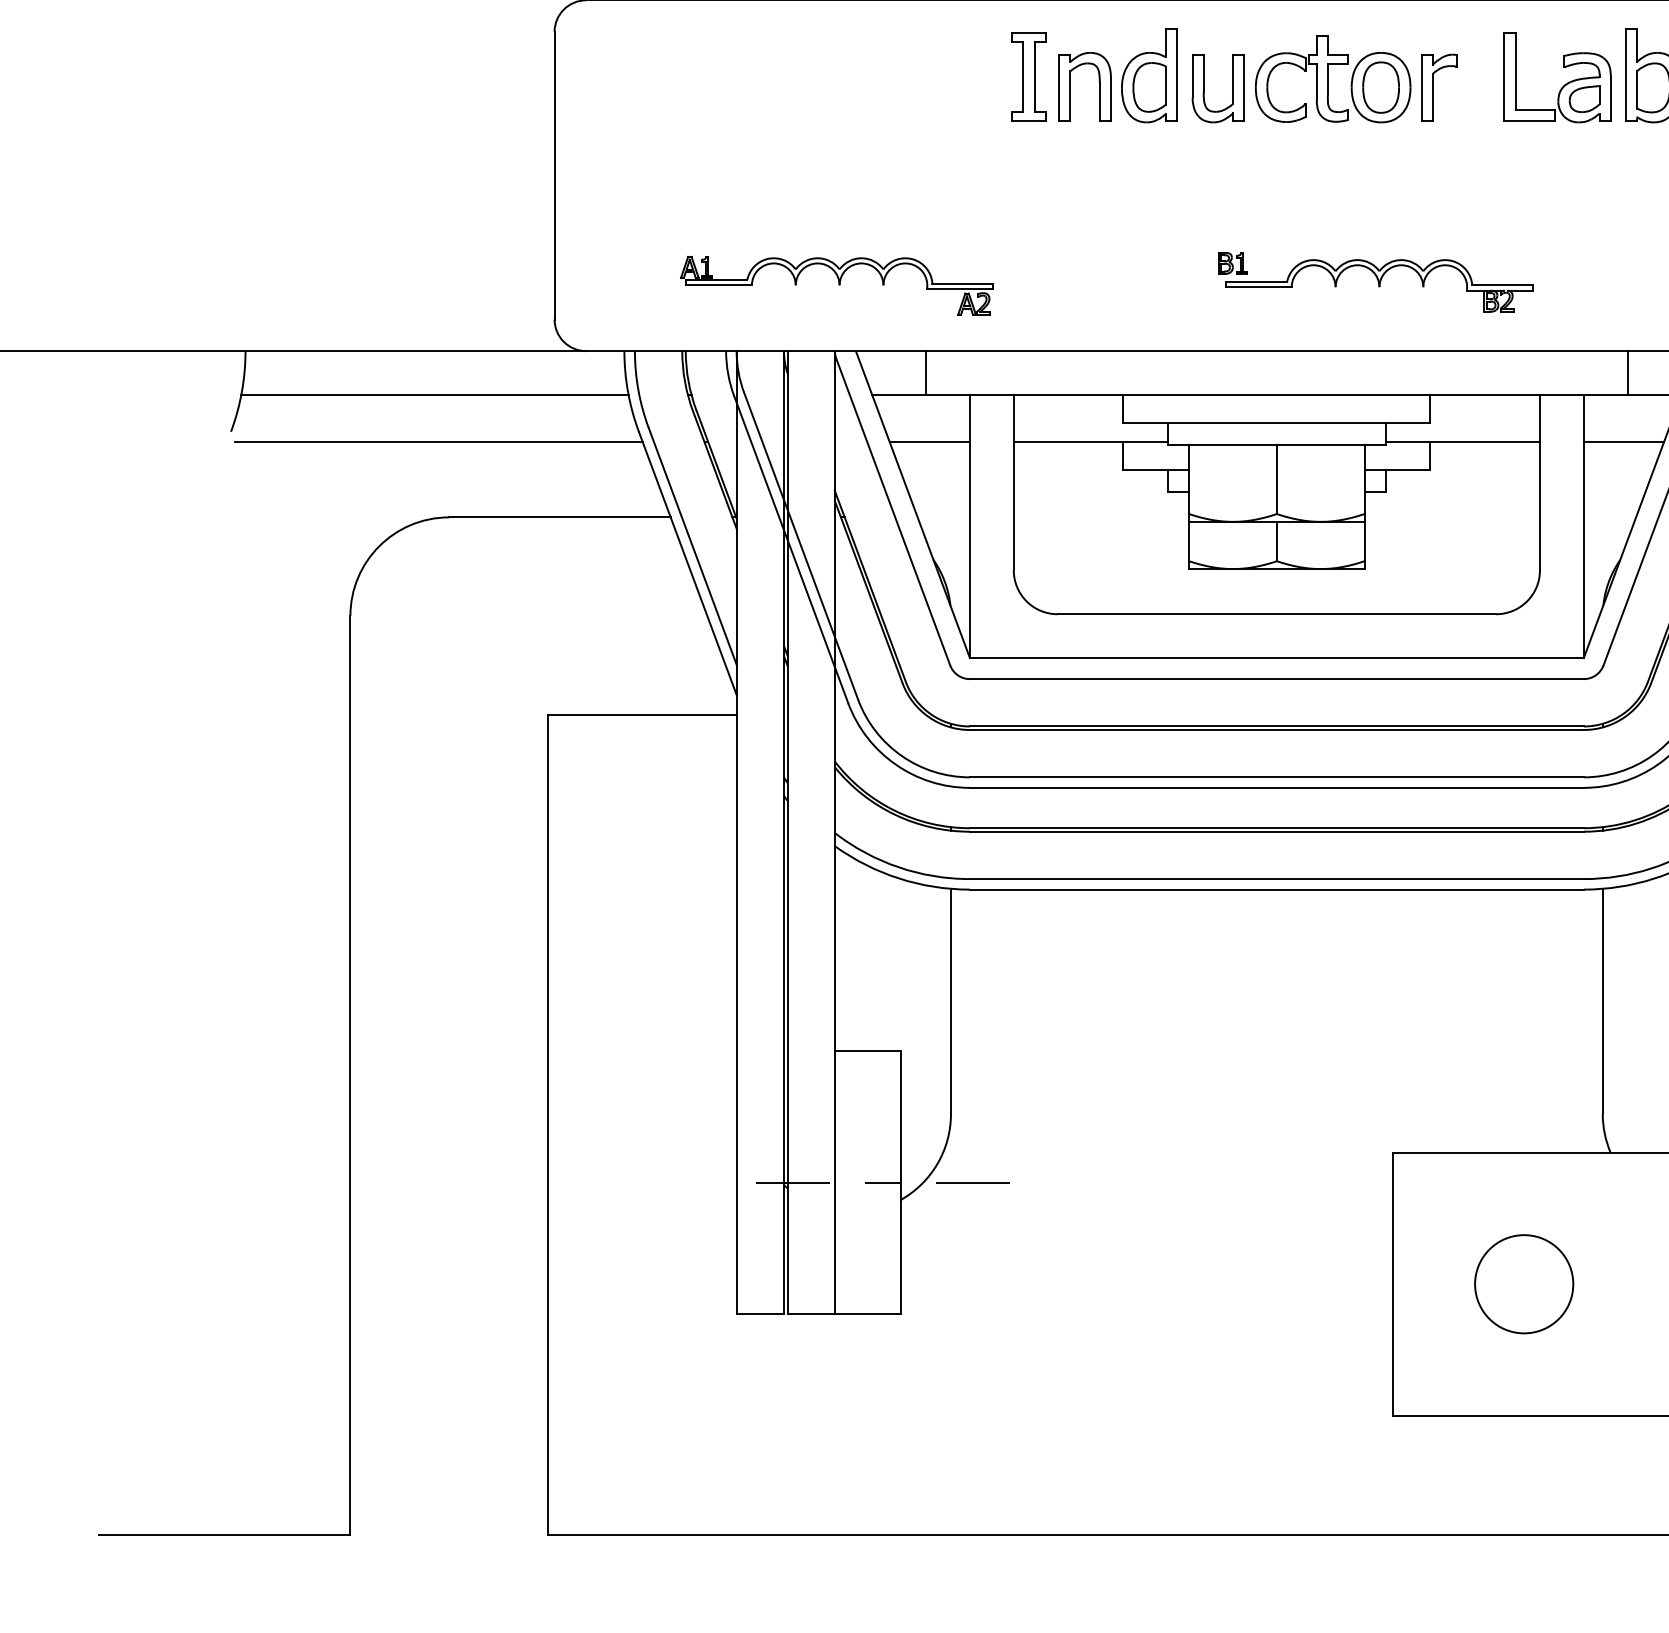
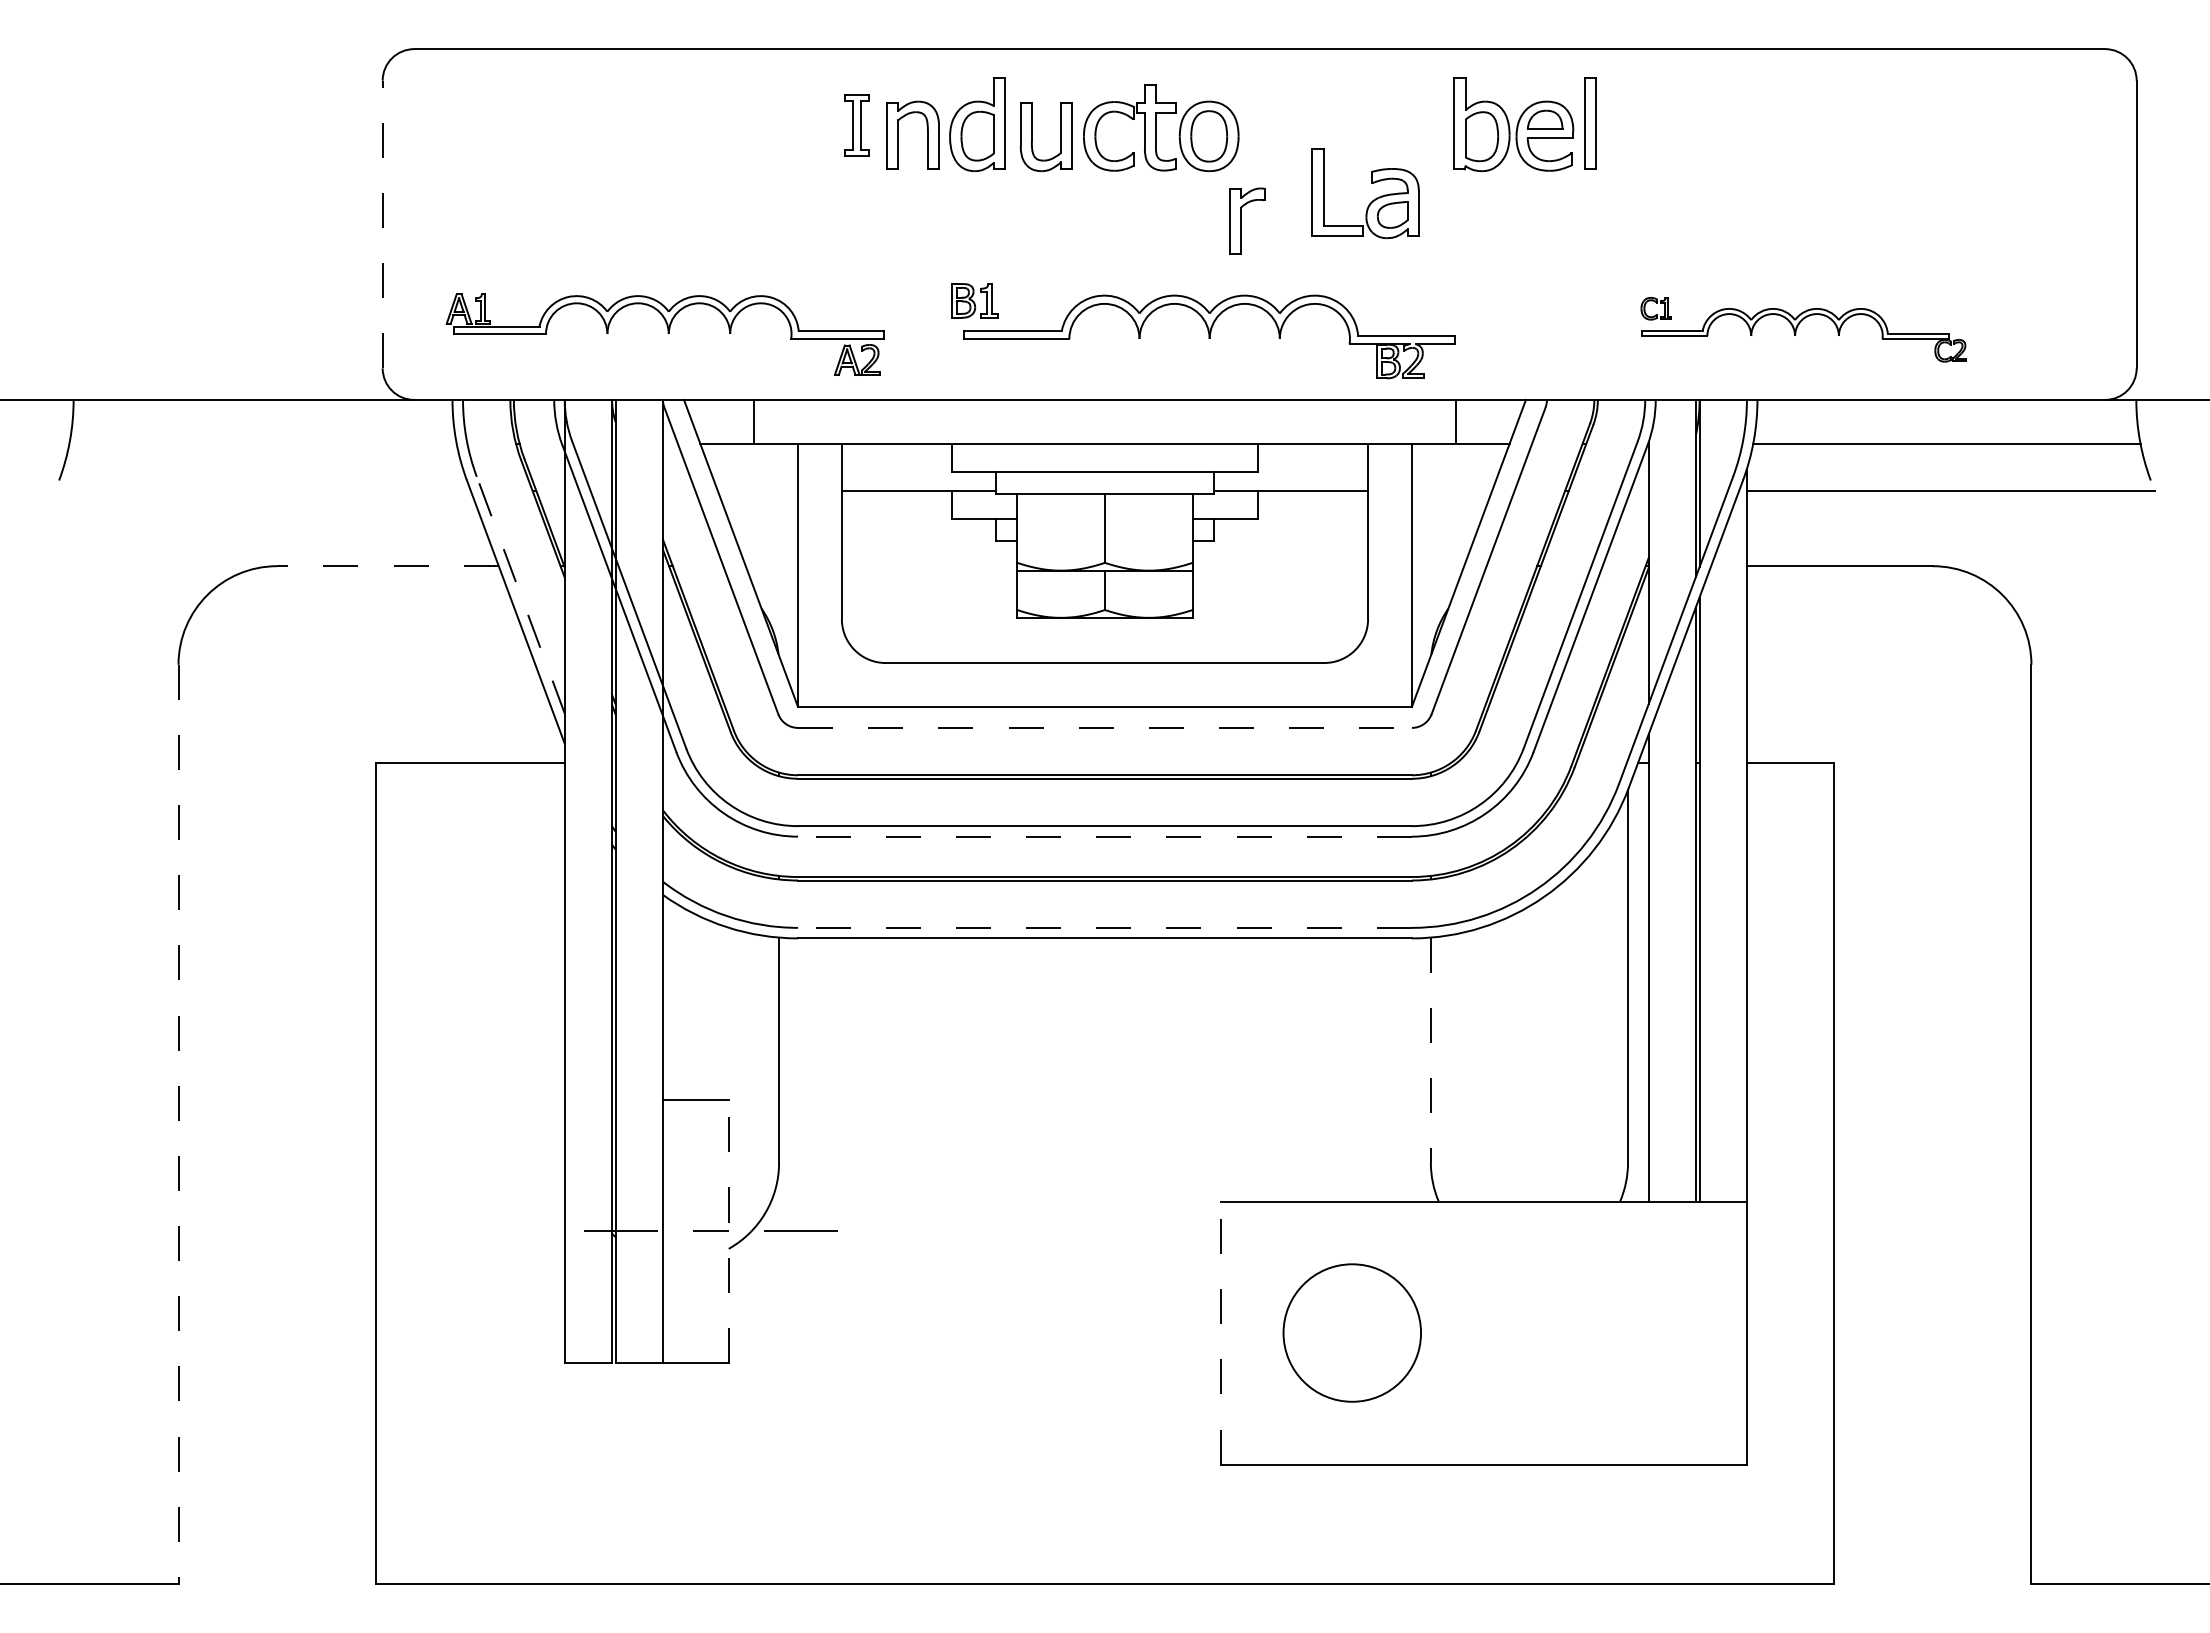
part: (1028, 76) -> (856, 125), size x0.7
part: (1564, 84) -> (1372, 200), moved
part: (1439, 86) -> (1247, 220), moved
line: (554, 175) -> (382, 224), solid -> dashed
part: (1375, 281) -> (1203, 330), size x1.6
part: (836, 285) -> (664, 334), size x1.4
line: (434, 394) -> (262, 443), removed
line: (438, 441) -> (266, 490), removed
line: (929, 441) -> (757, 490), removed
line: (1623, 441) -> (1451, 490), removed
line: (559, 517) -> (387, 566), solid -> dashed
line: (692, 545) -> (520, 594), solid -> dashed
line: (1276, 678) -> (1104, 727), solid -> dashed
line: (1276, 787) -> (1104, 836), solid -> dashed
line: (1276, 878) -> (1104, 927), solid -> dashed
line: (1602, 1001) -> (1430, 1050), solid -> dashed
line: (350, 1075) -> (178, 1124), solid -> dashed
line: (900, 1182) -> (728, 1231), solid -> dashed
circle: (1524, 1283) -> (1352, 1332), size x1.4
line: (1392, 1284) -> (1220, 1333), solid -> dashed

